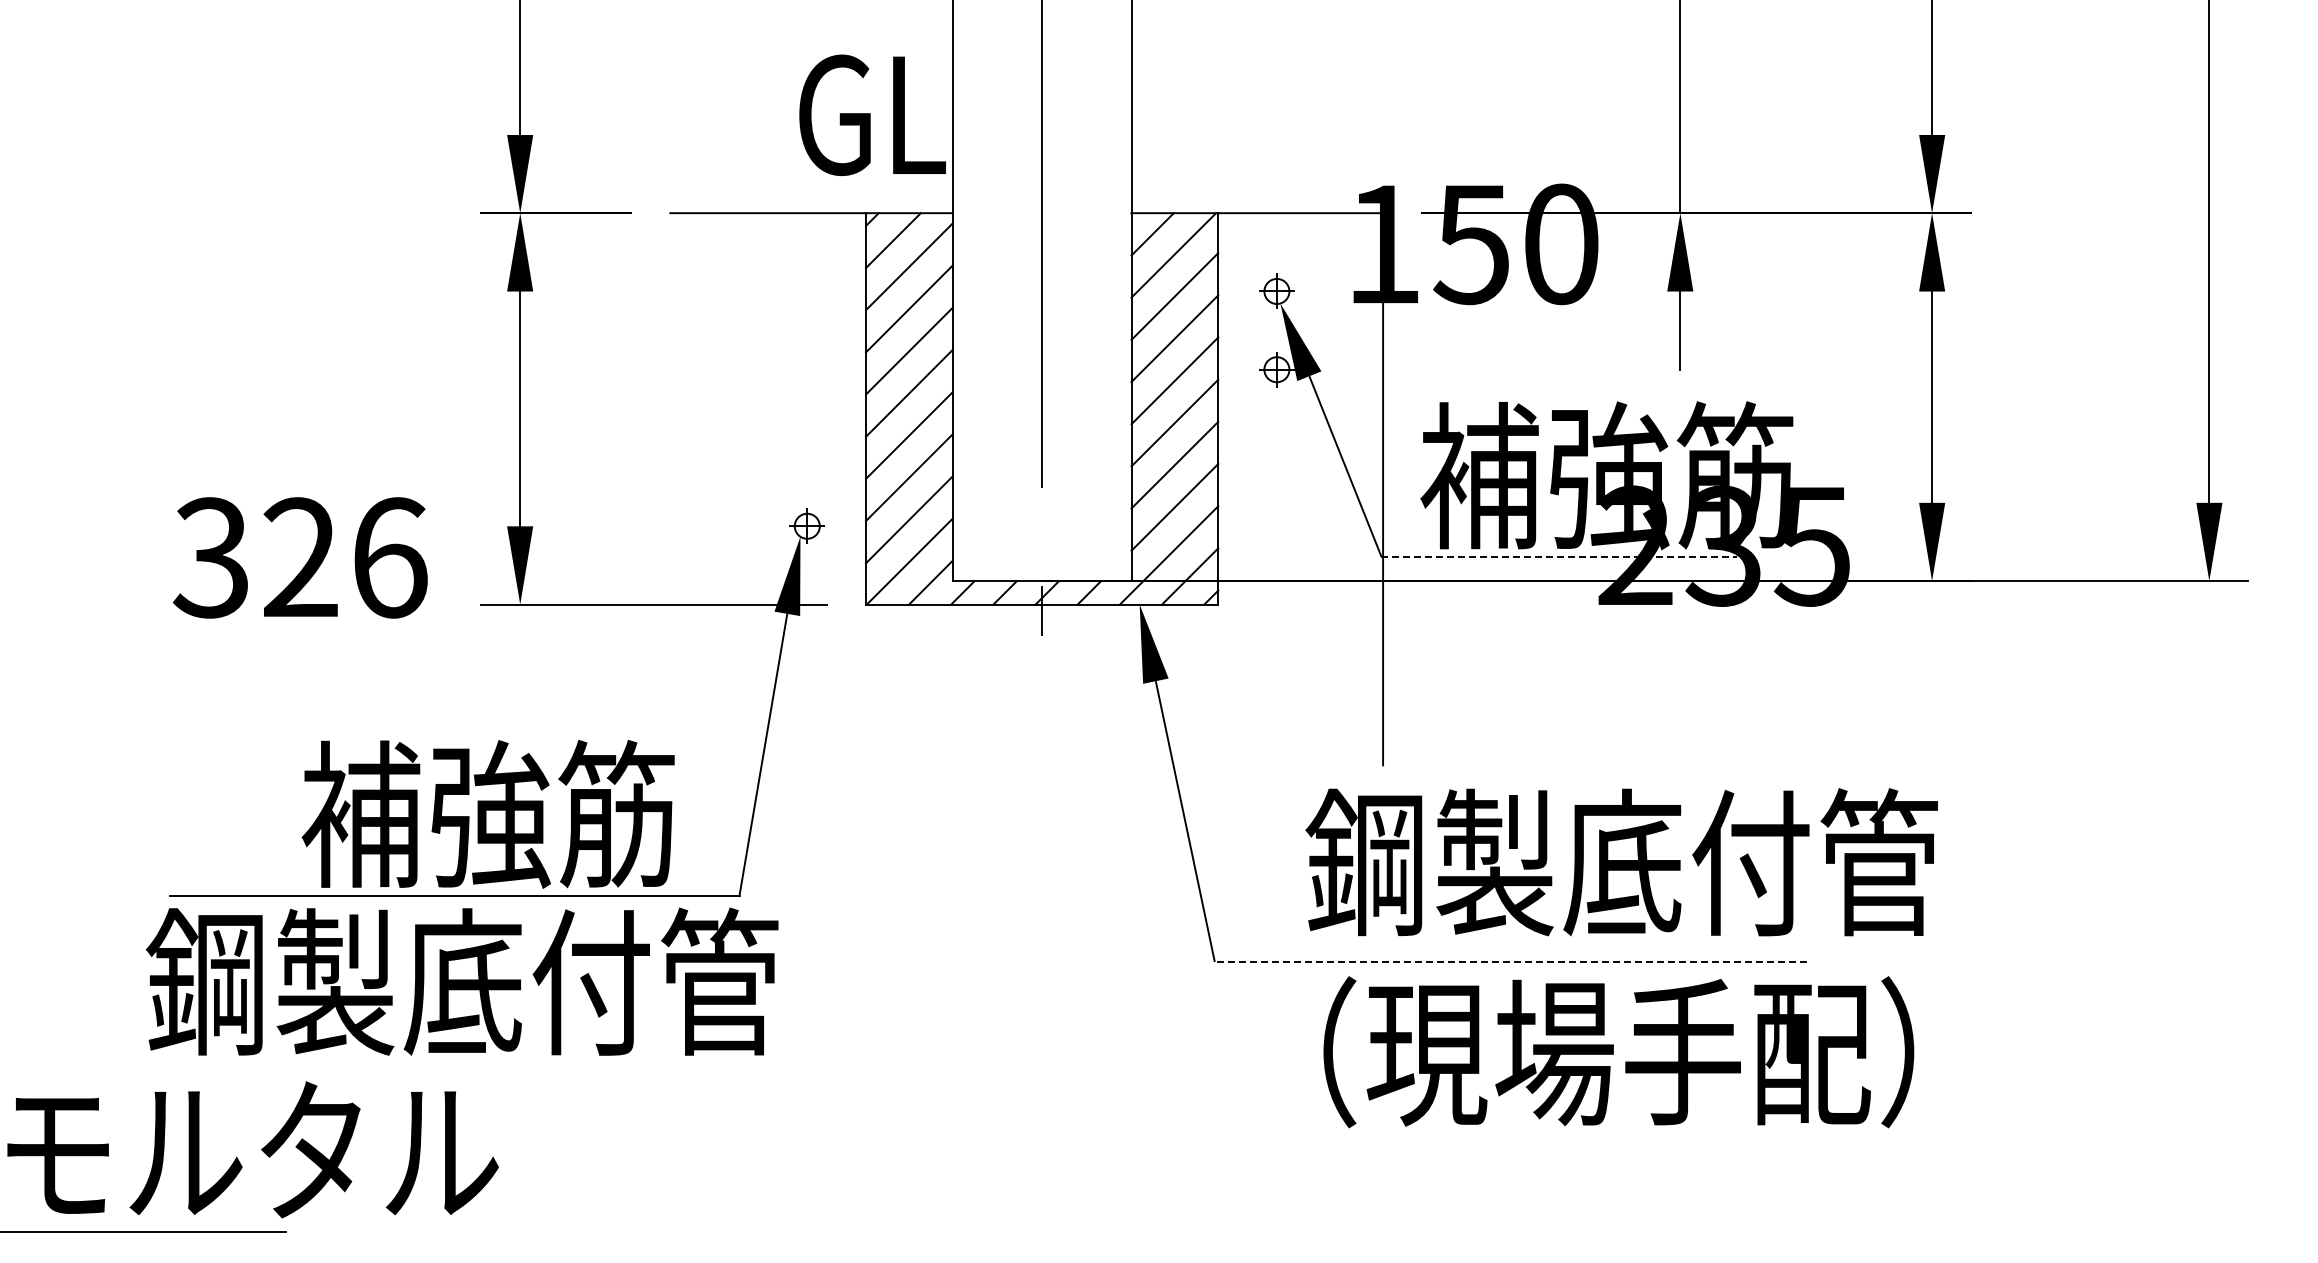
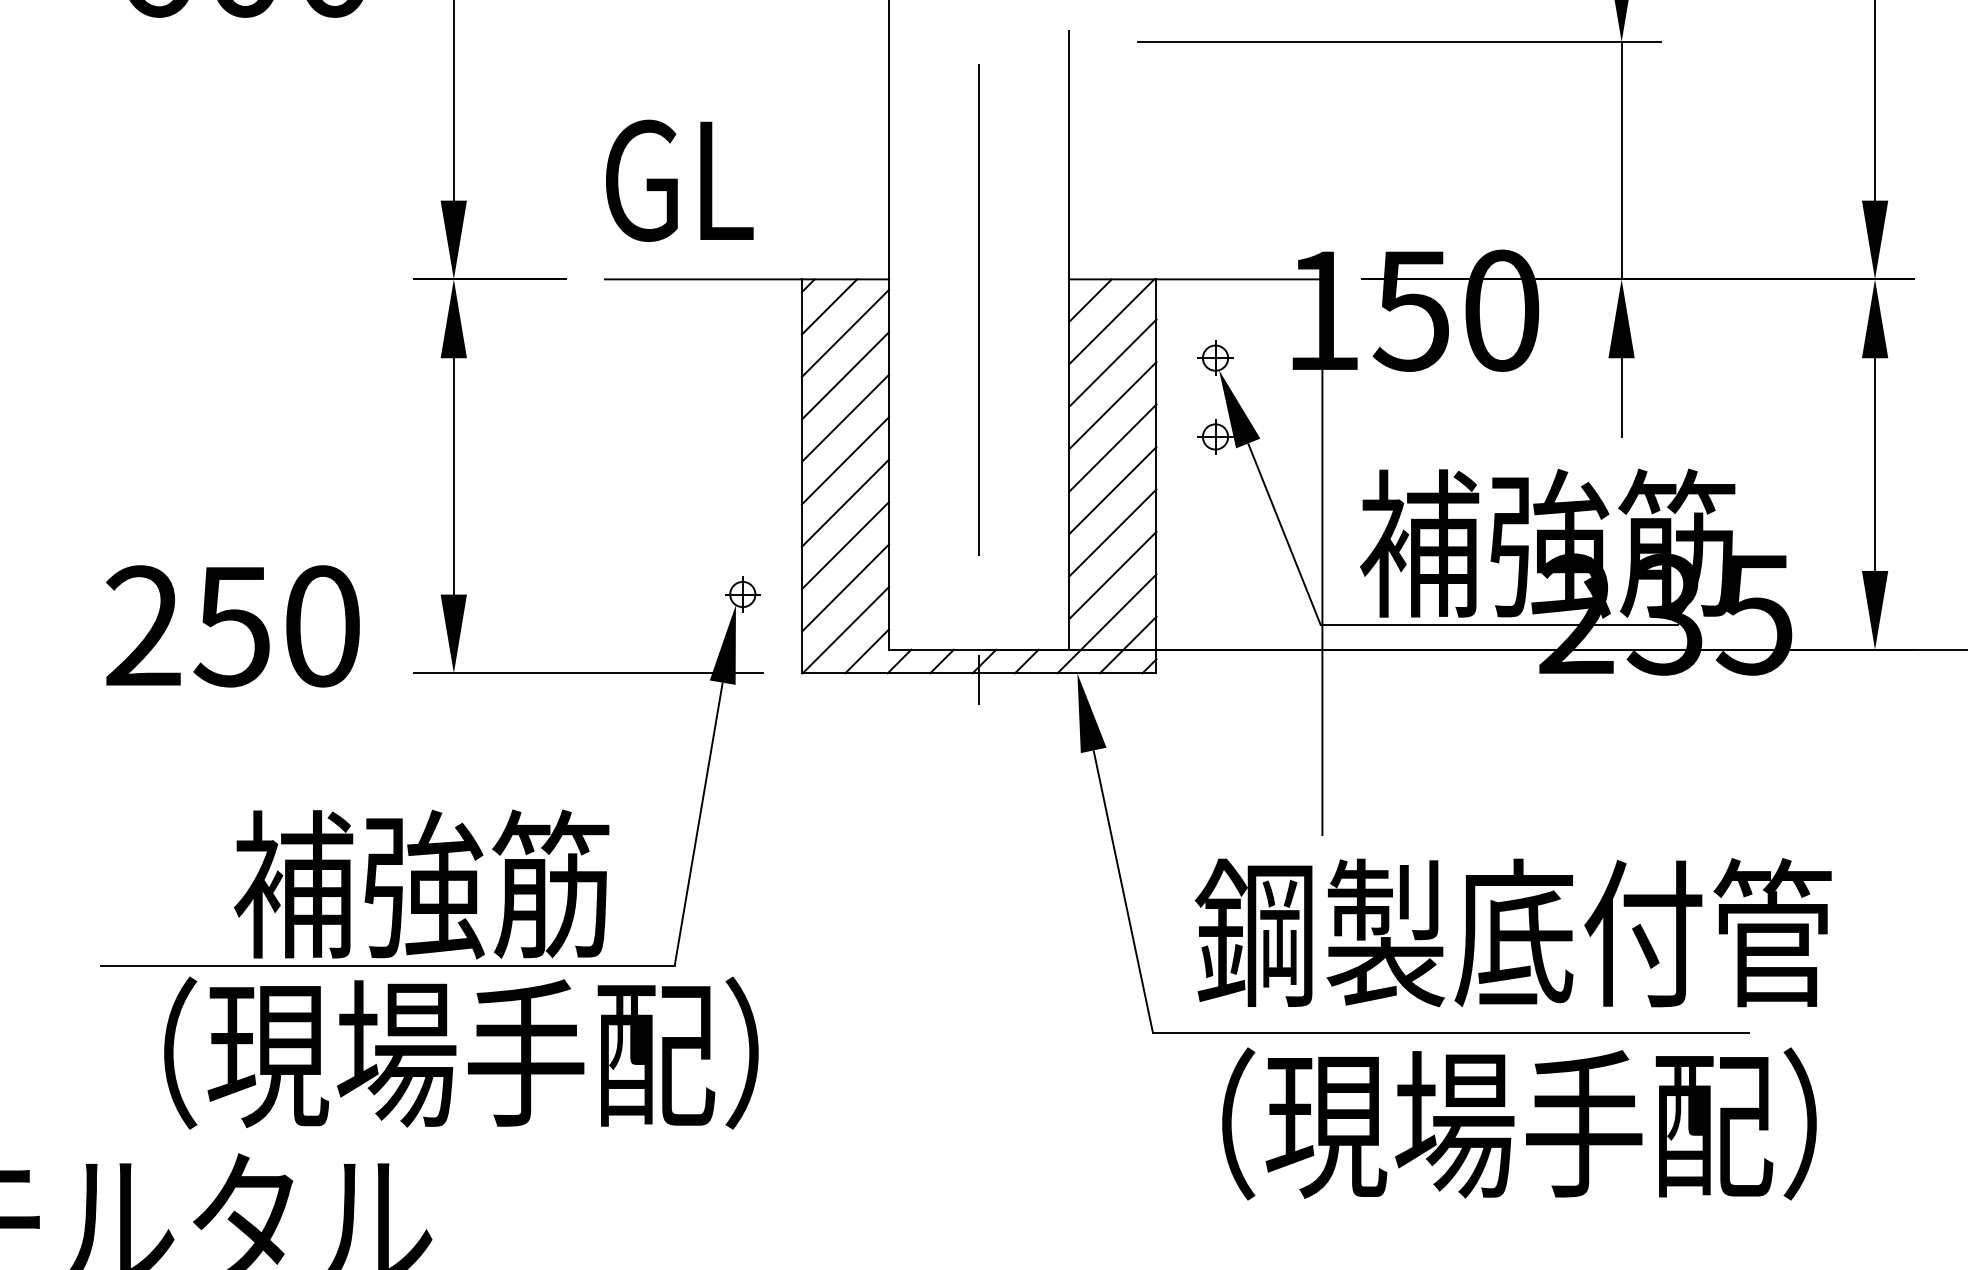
text: (872, 115) -> (679, 181), moved
line: (1559, 556) -> (1499, 624), dashed -> solid
text: (299, 557) -> (231, 625), 326 -> 250
text: (1621, 862) -> (1513, 932), moved
line: (1510, 961) -> (1450, 1032), dashed -> solid
text: (484, 981) -> (417, 1052), 鋼製底付管 -> （現場手配）
text: (1618, 1052) -> (1519, 1124), moved

